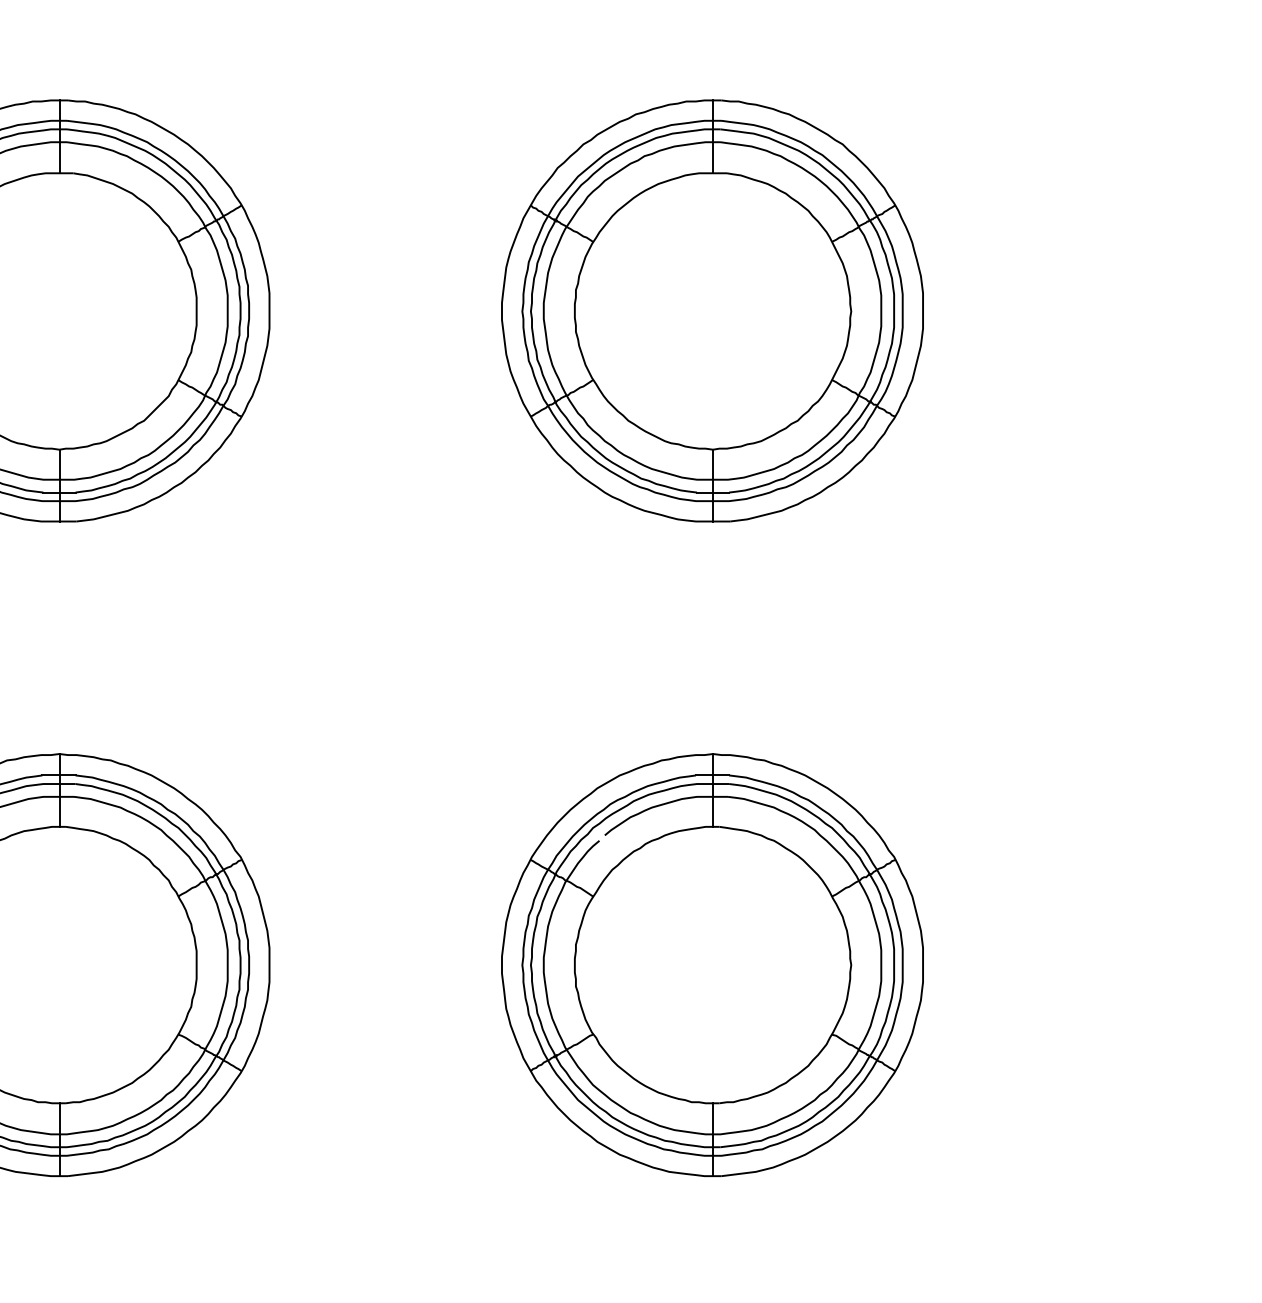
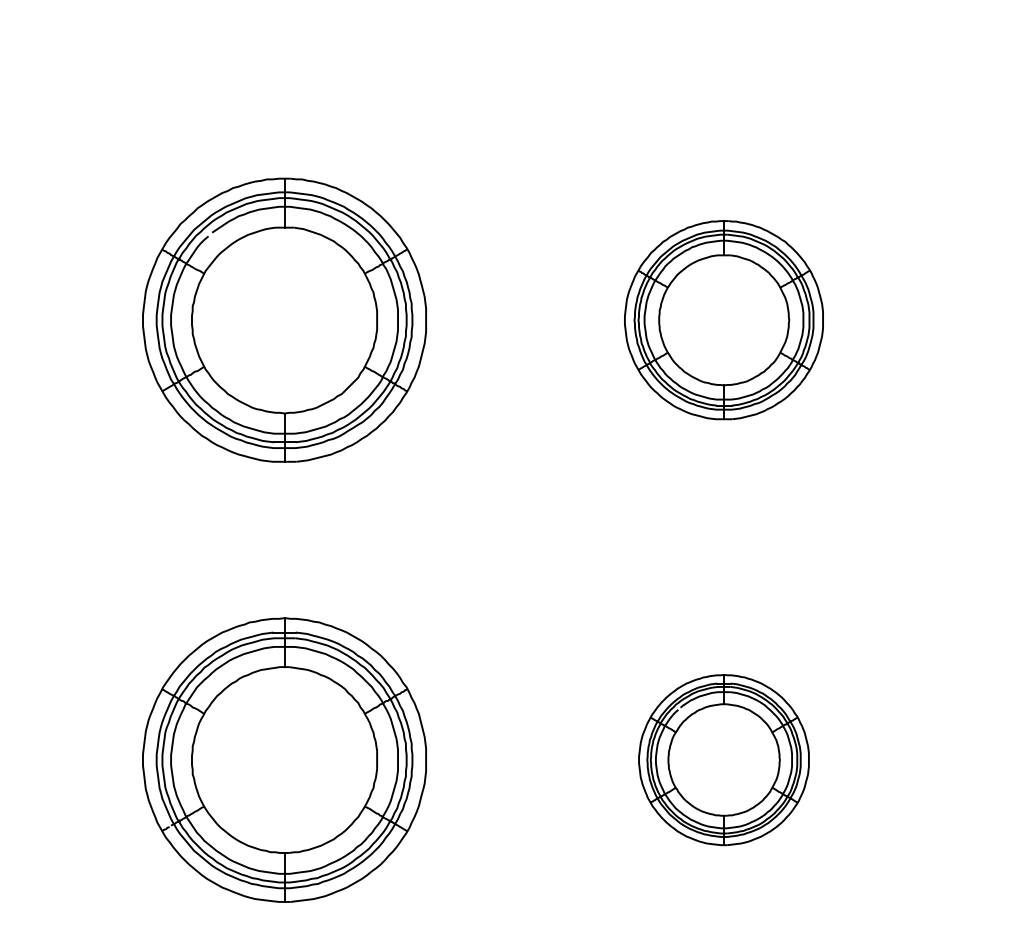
part: (711, 309) -> (723, 319), size x0.7
part: (711, 964) -> (723, 759), size x0.6

